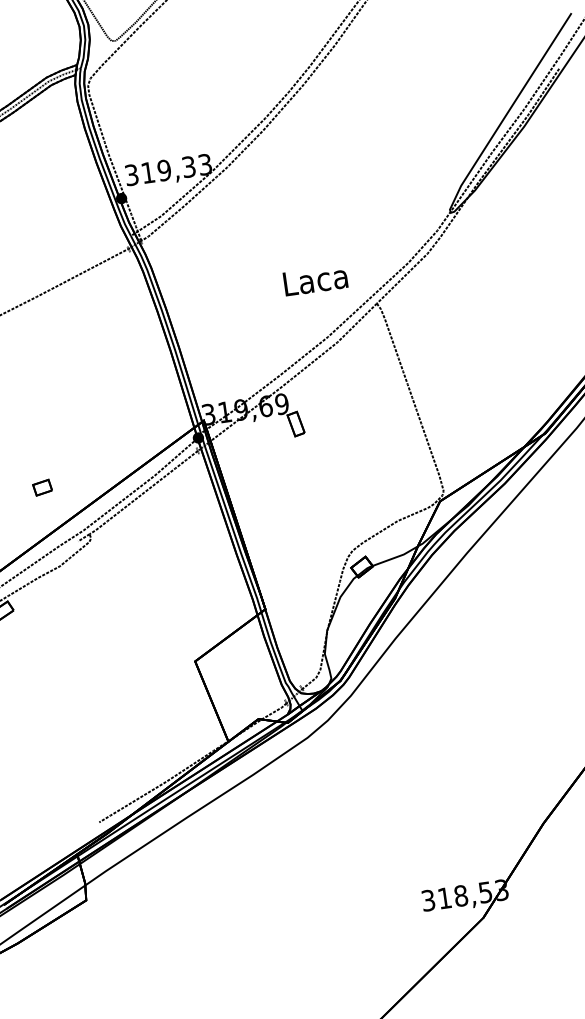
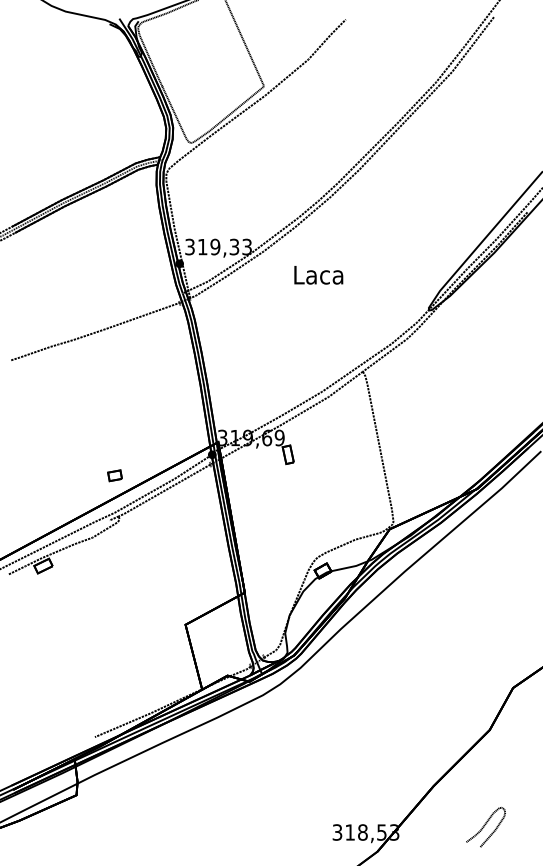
text: (315, 280) -> (318, 275), moved
part: (41, 487) -> (114, 475), moved

